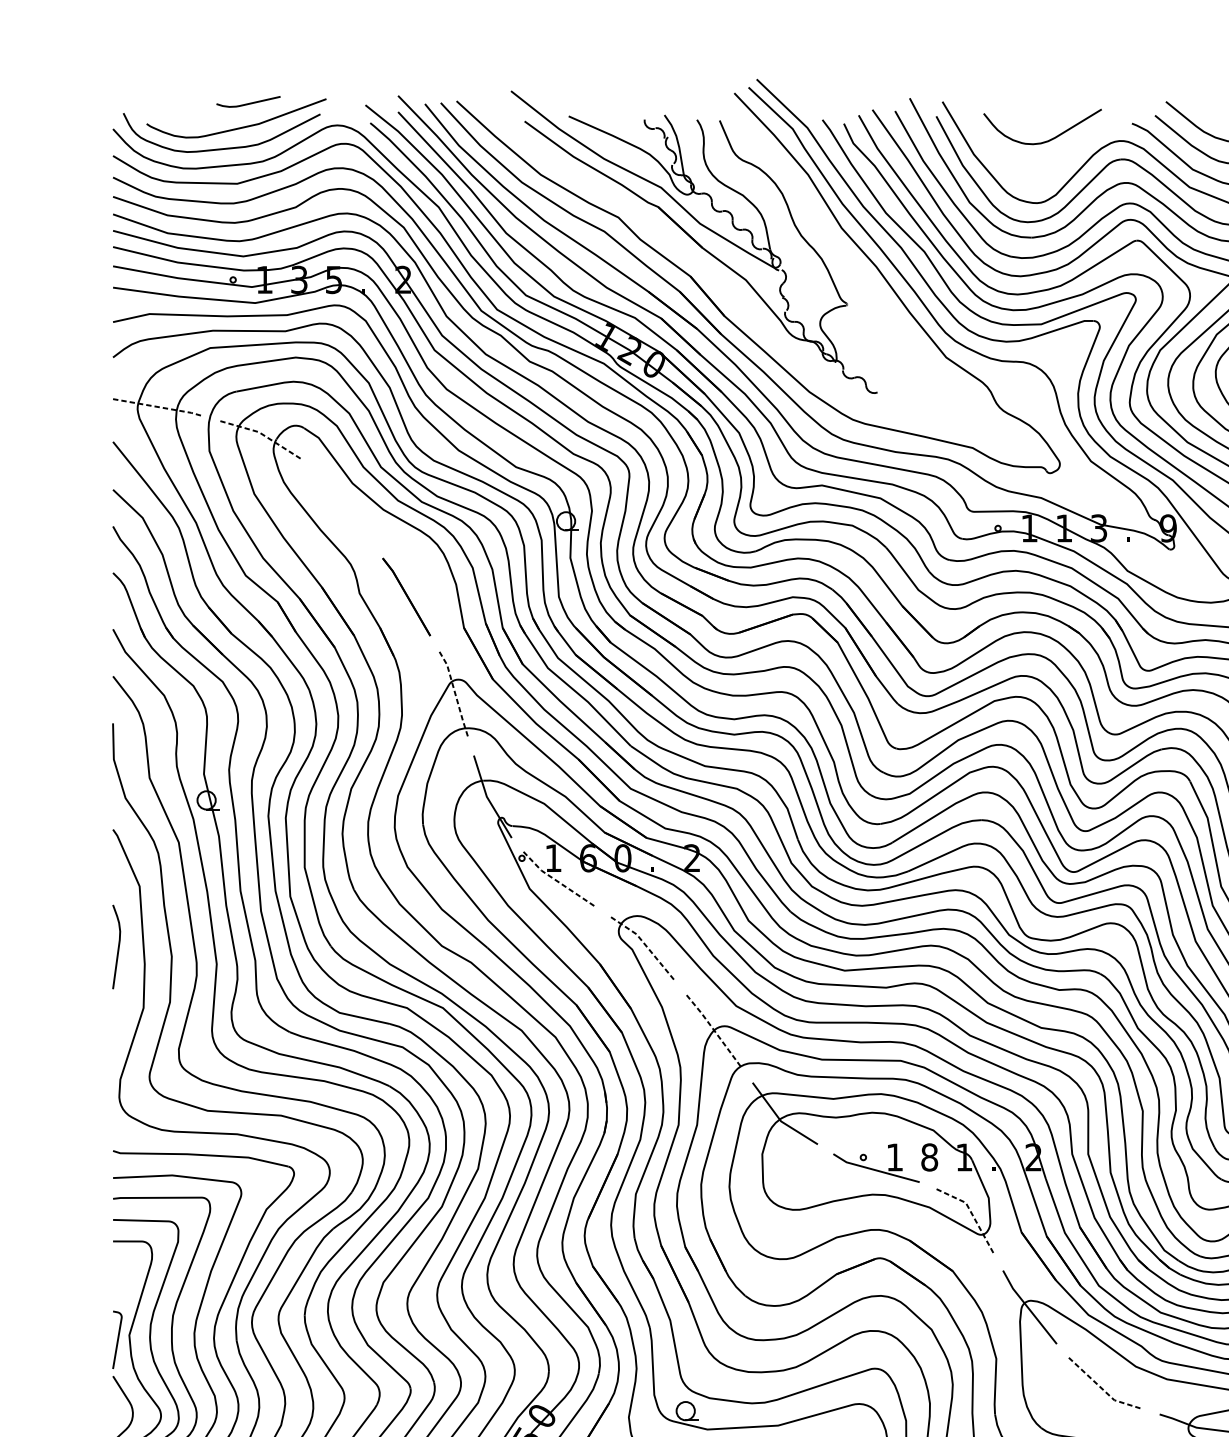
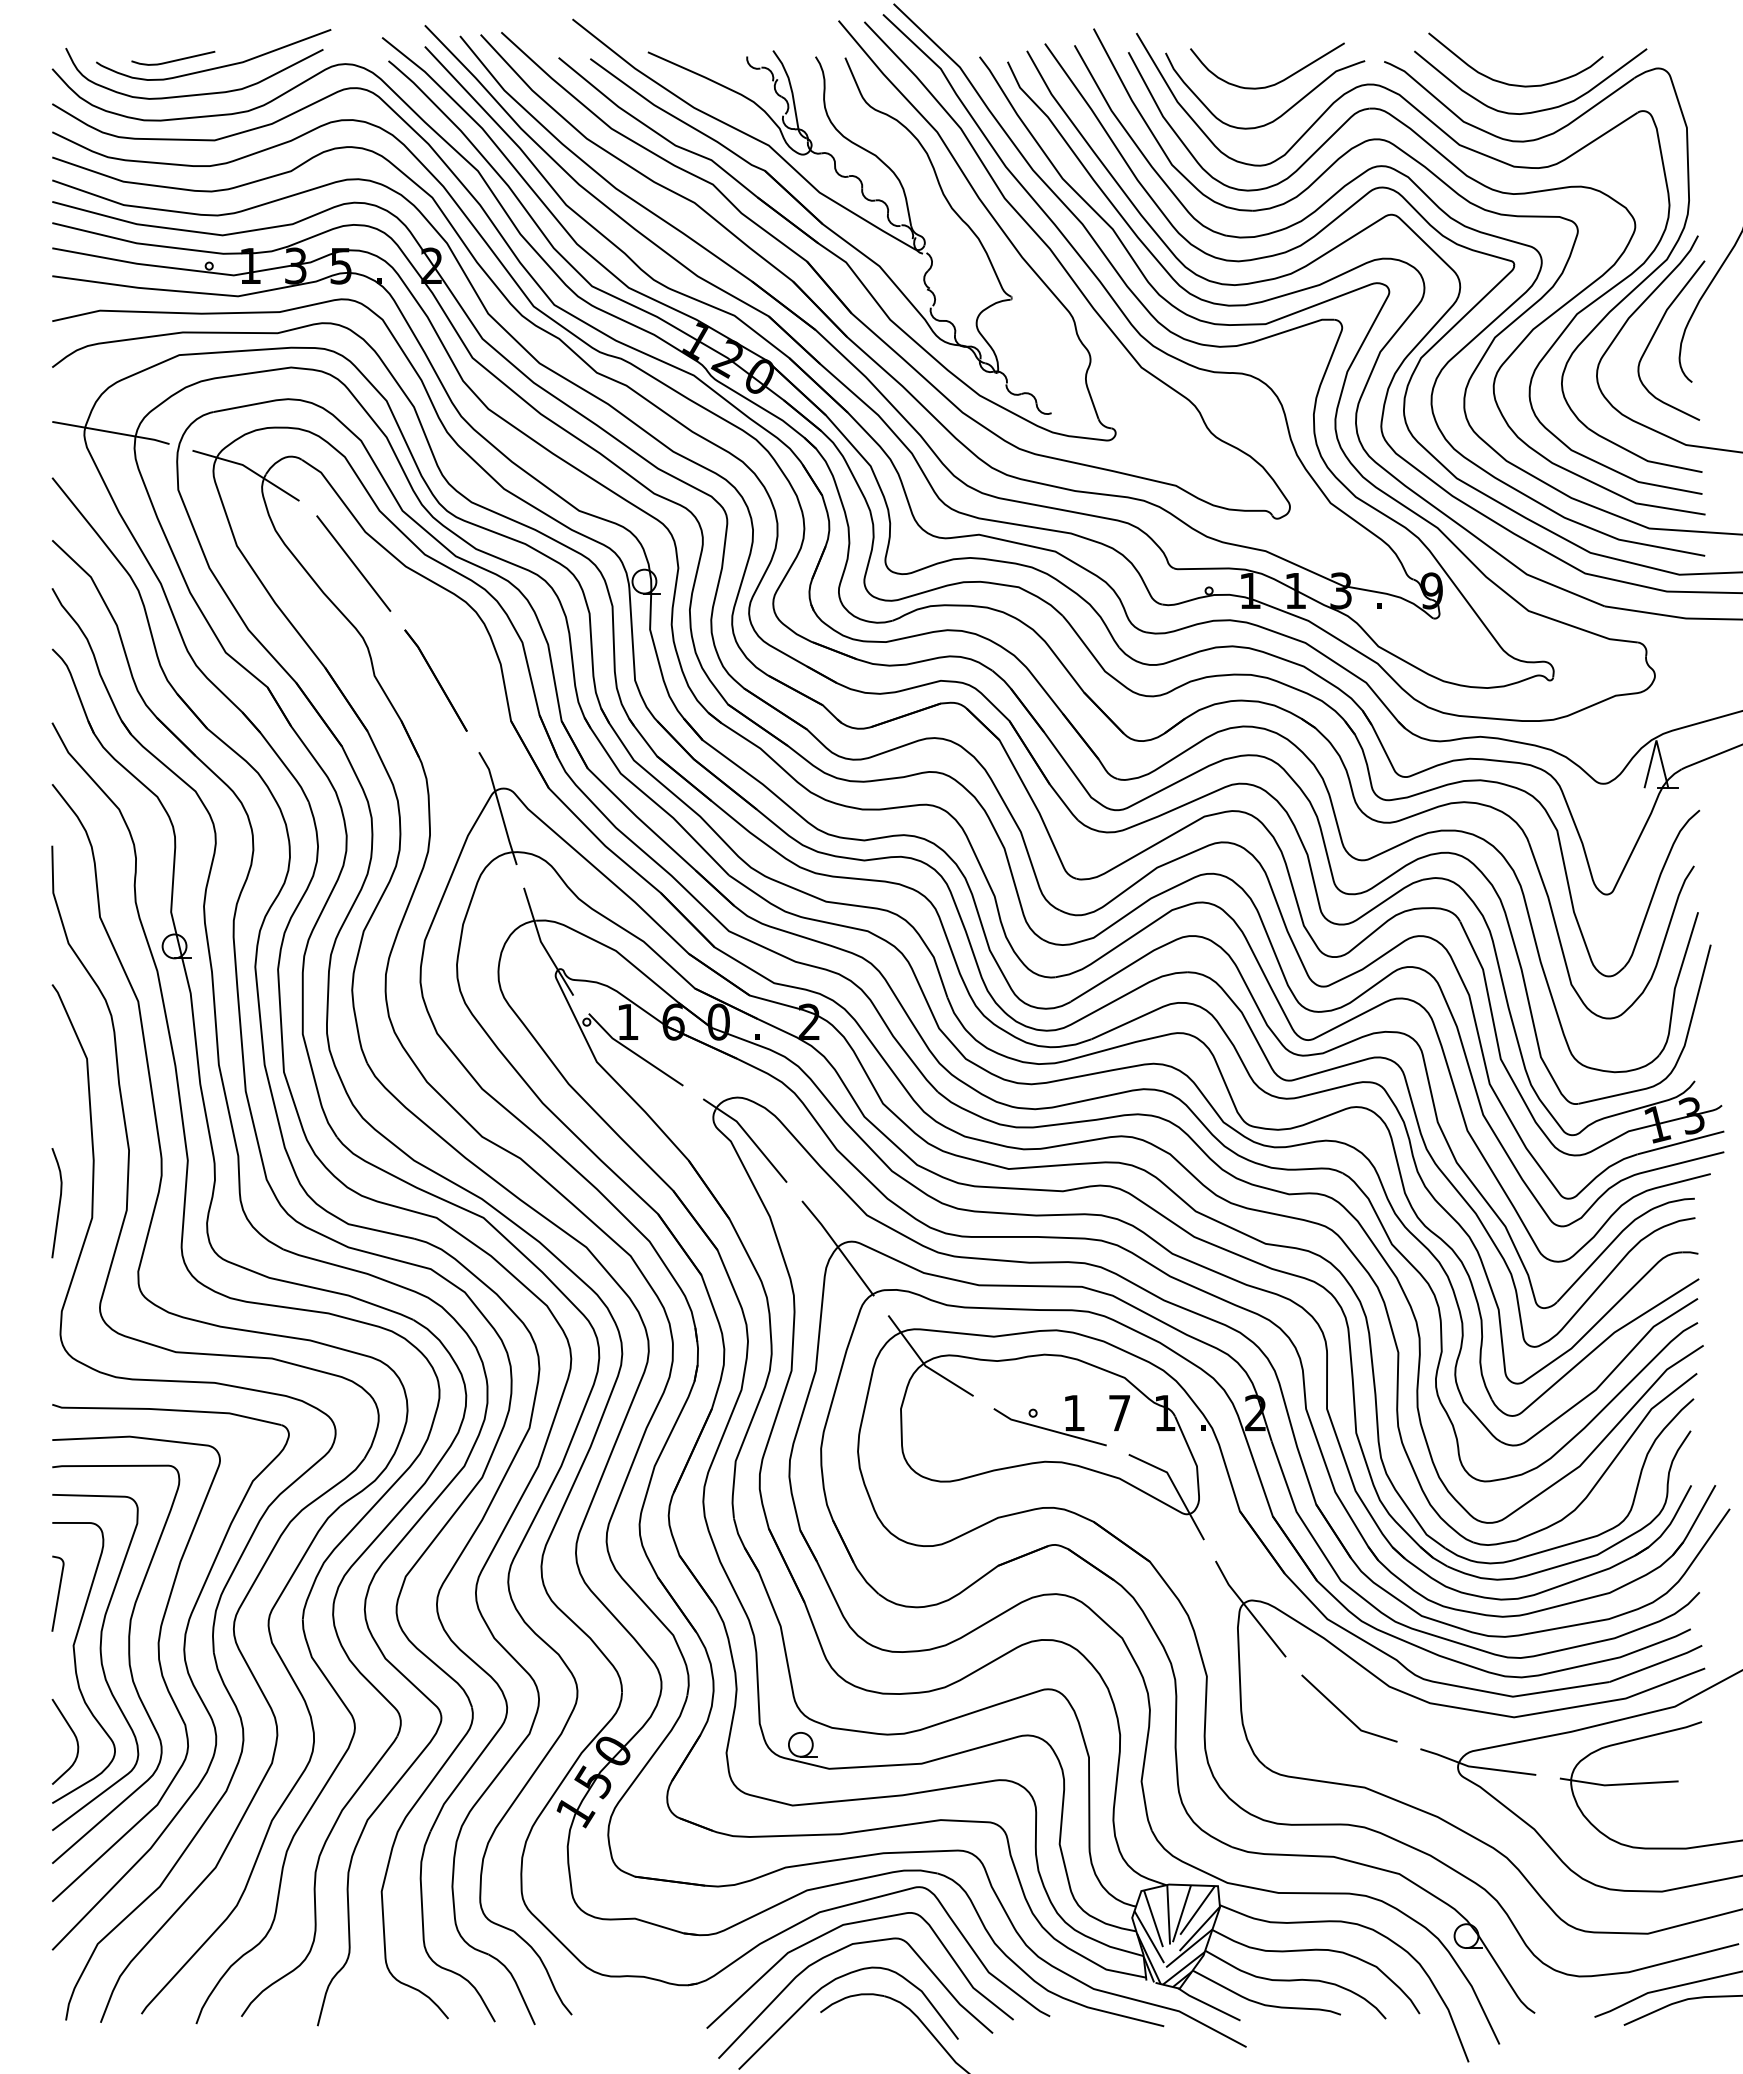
curve: (250, 102) -> (175, 59), moved
curve: (1054, 163) -> (1282, 113), added
part: (705, 265) -> (826, 247), added
line: (159, 407) -> (112, 432), dashed -> solid
line: (263, 434) -> (248, 468), dashed -> solid
line: (343, 507) -> (353, 563), added
line: (455, 694) -> (500, 808), dashed -> solid
line: (557, 881) -> (633, 1052), dashed -> solid
line: (645, 945) -> (748, 1135), dashed -> solid
curve: (117, 947) -> (58, 1203), moved
line: (714, 1030) -> (838, 1247), dashed -> solid
text: (929, 1156) -> (1119, 1412), 8 -> 7
line: (972, 1214) -> (1175, 1487), dashed -> solid
curve: (117, 1339) -> (57, 1593), moved
line: (1102, 1389) -> (1345, 1716), dashed -> solid

